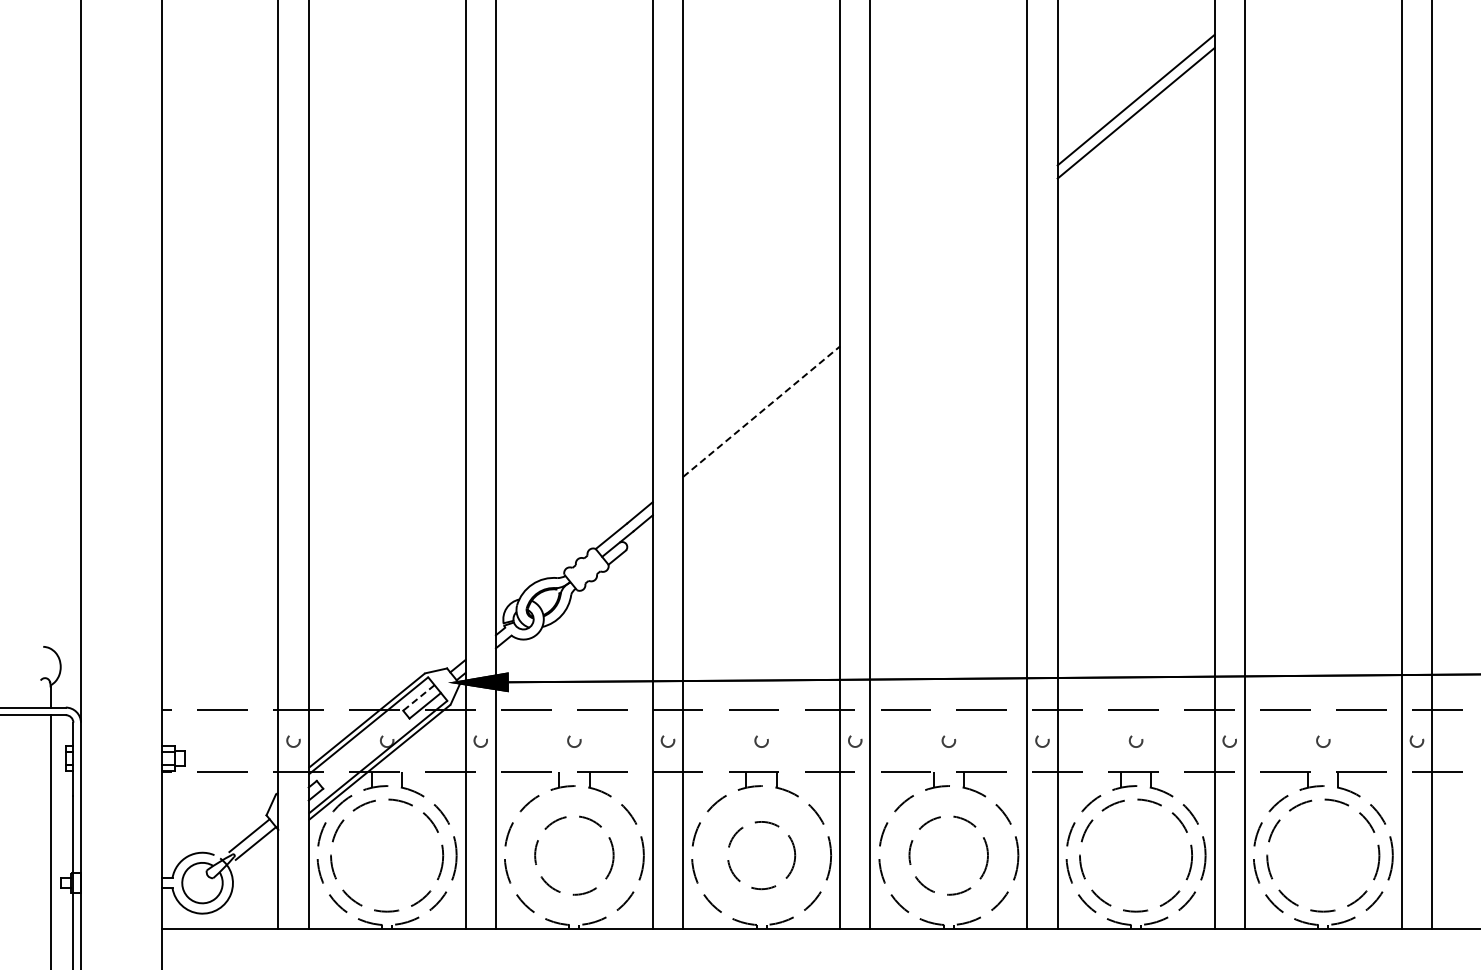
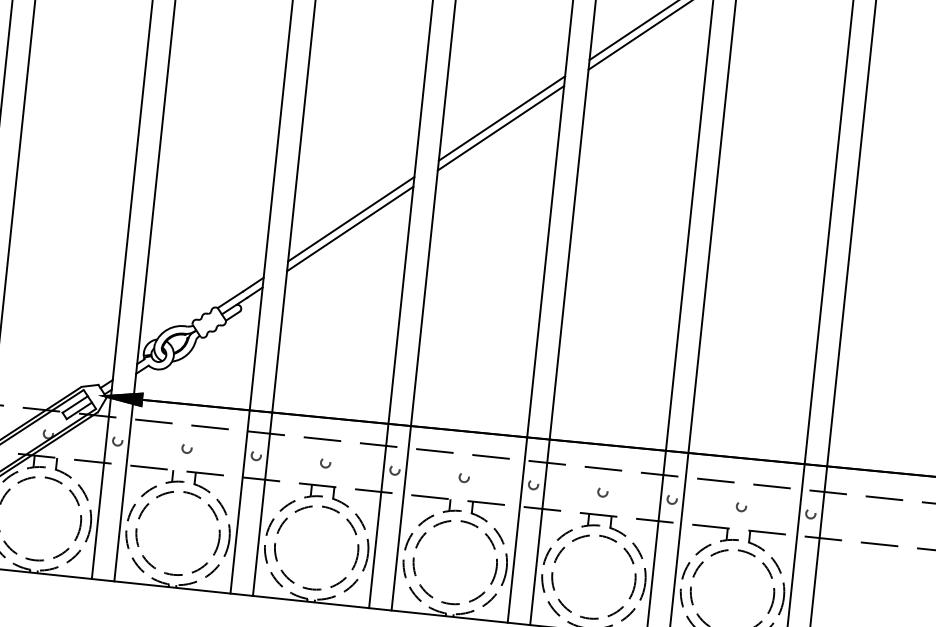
line: (948, 255) -> (501, 118), added
line: (948, 268) -> (500, 127), added
line: (762, 411) -> (351, 219), dashed -> solid
line: (761, 424) -> (350, 228), added
line: (418, 698) -> (74, 404), dashed -> solid
circle: (574, 855) -> (178, 533), size x1.43
circle: (761, 855) -> (316, 547), size x1.67
circle: (948, 855) -> (455, 562), size x1.43

